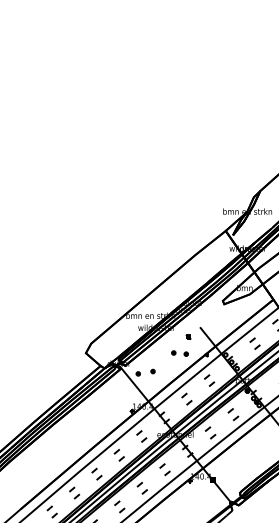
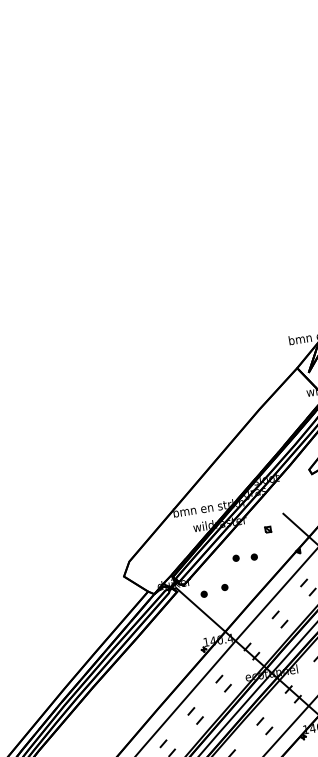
part: (179, 353) -> (244, 557), moved

